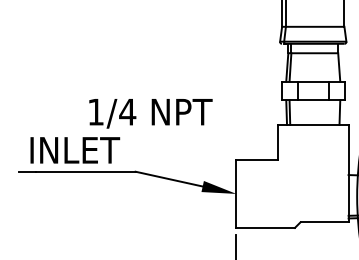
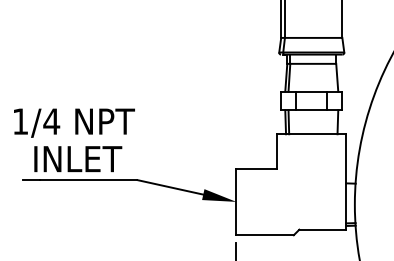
text: (150, 113) -> (74, 122), moved

